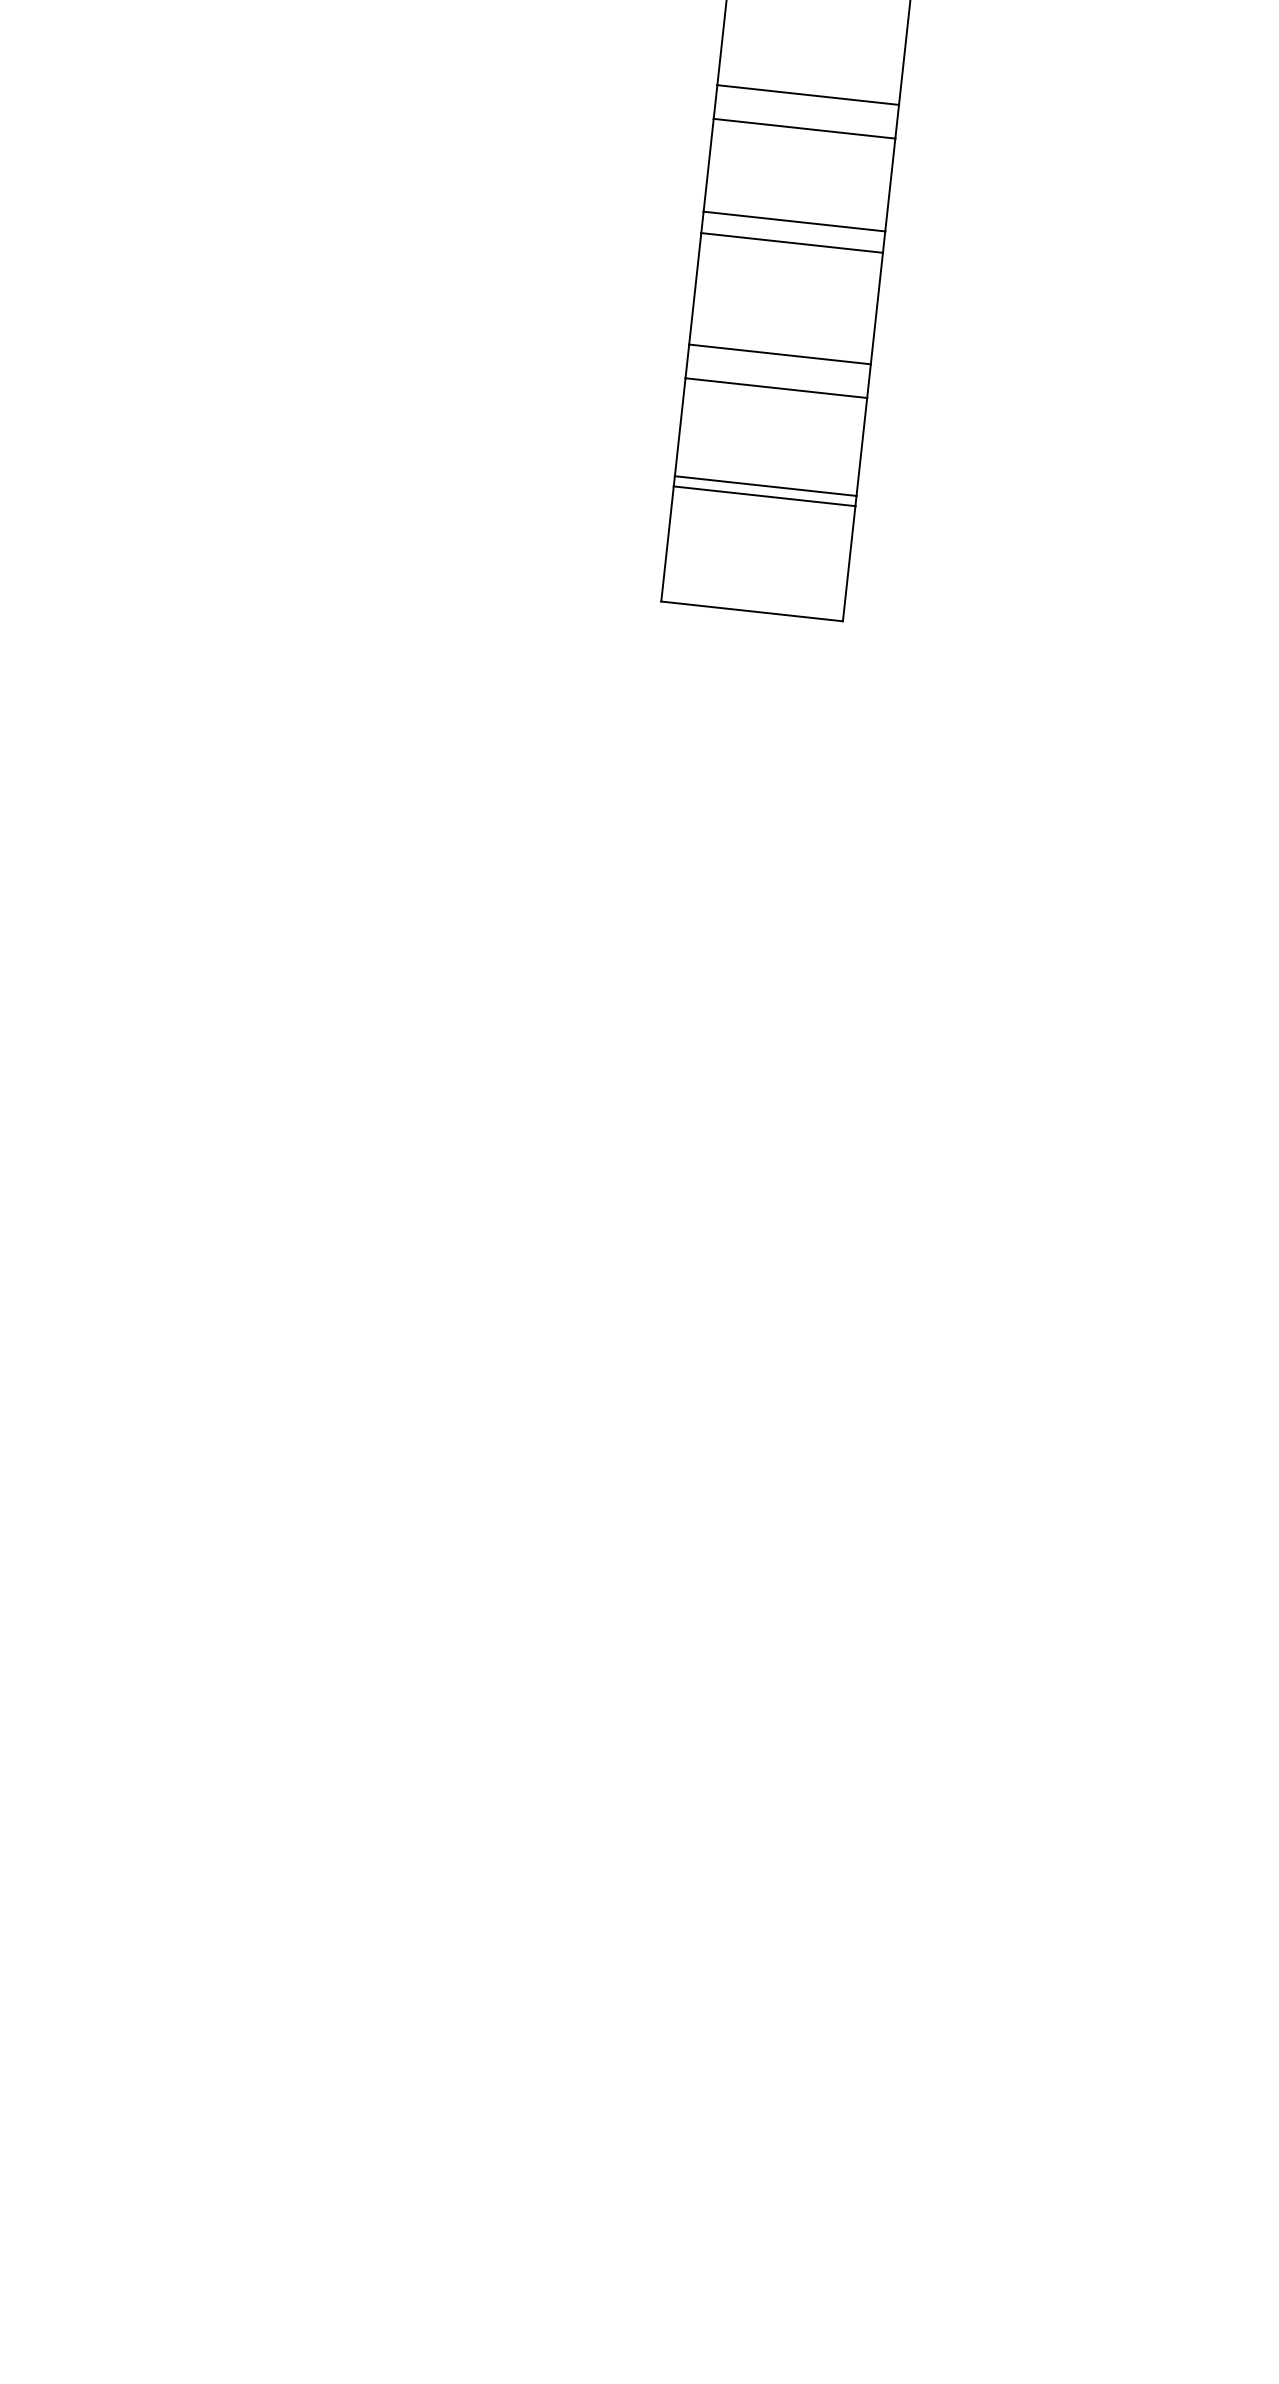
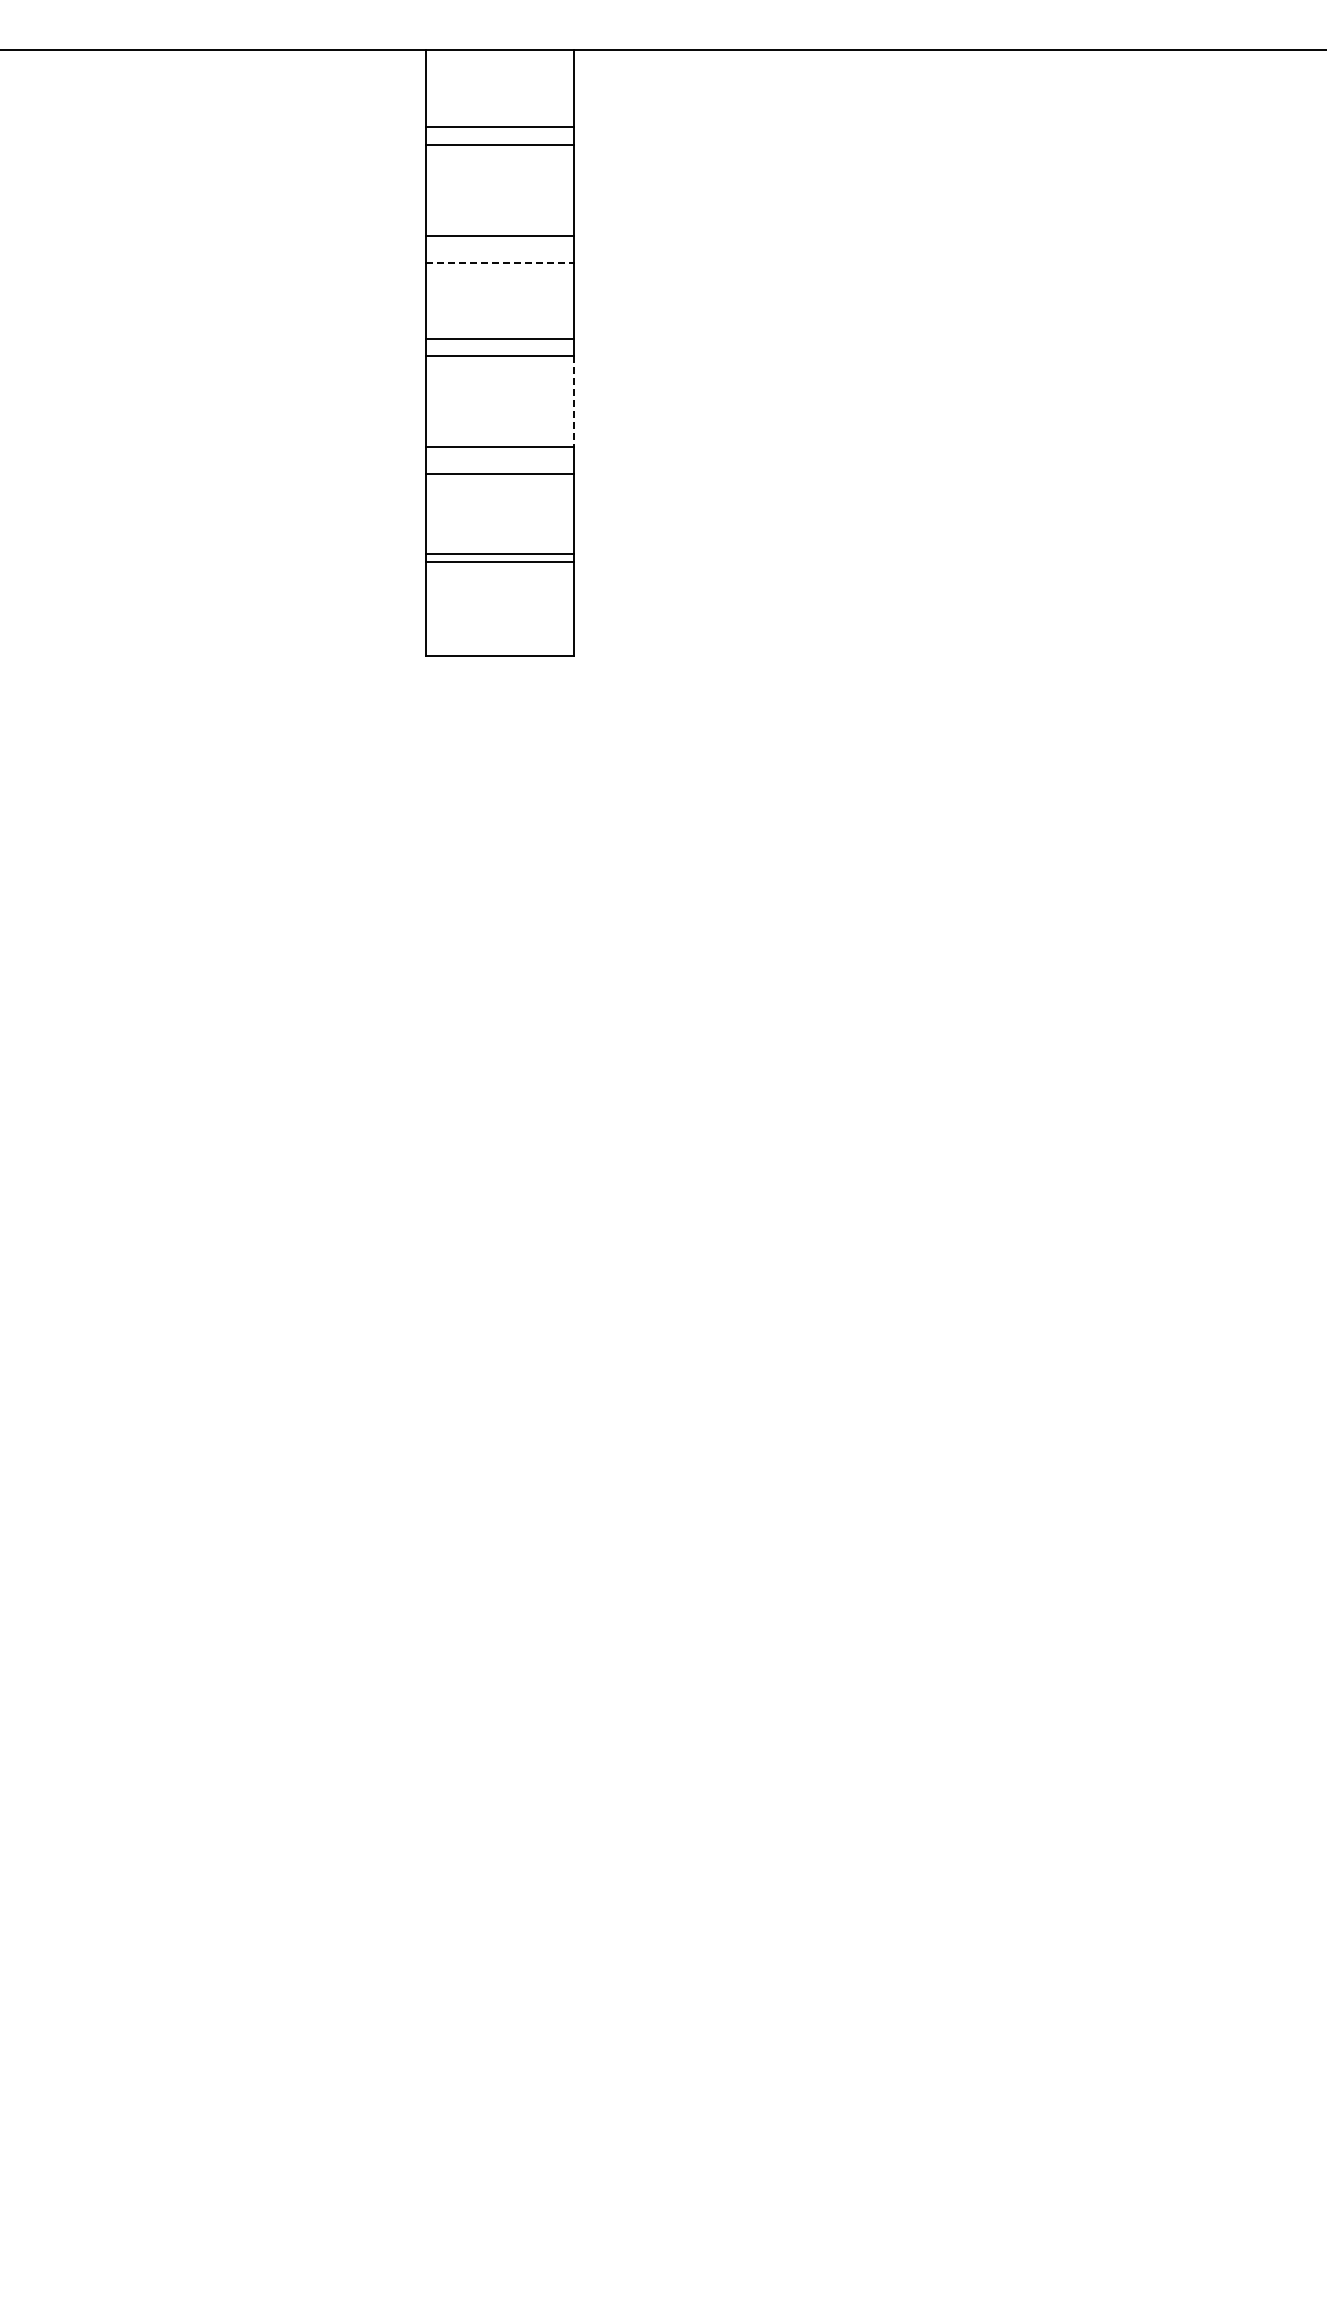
line: (803, 129) -> (499, 263), solid -> dashed
line: (876, 308) -> (573, 401), solid -> dashed

